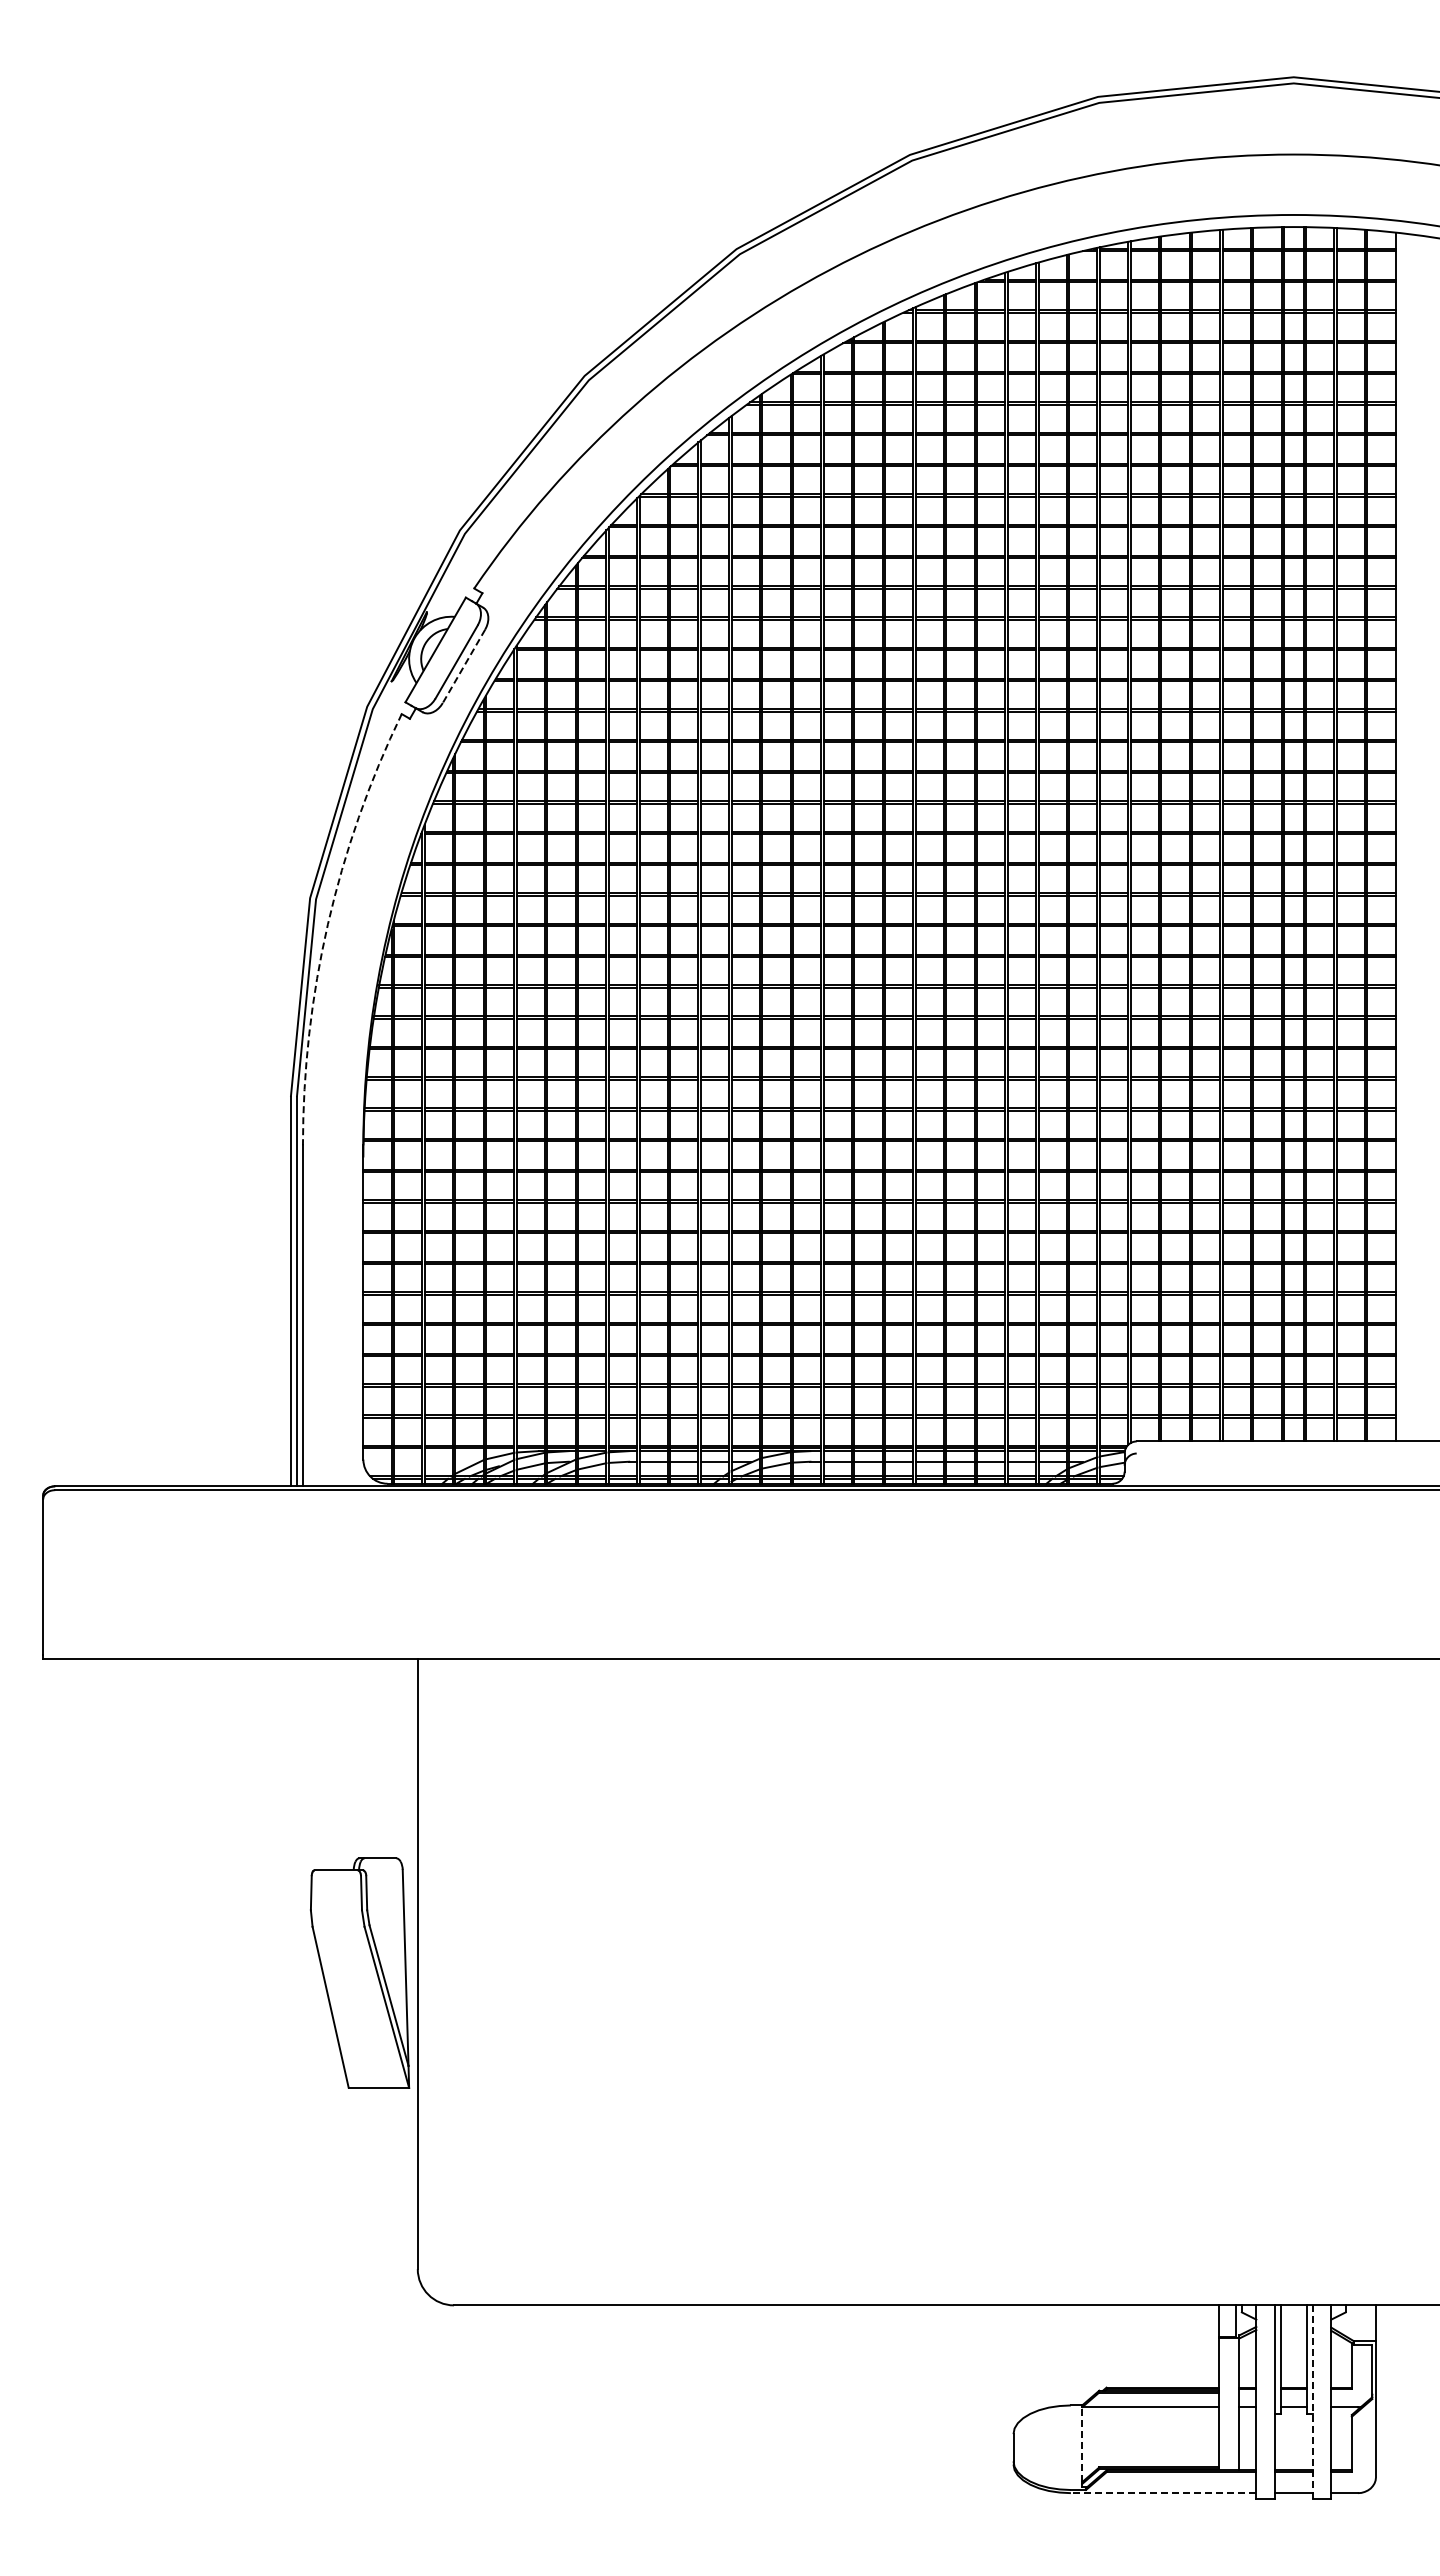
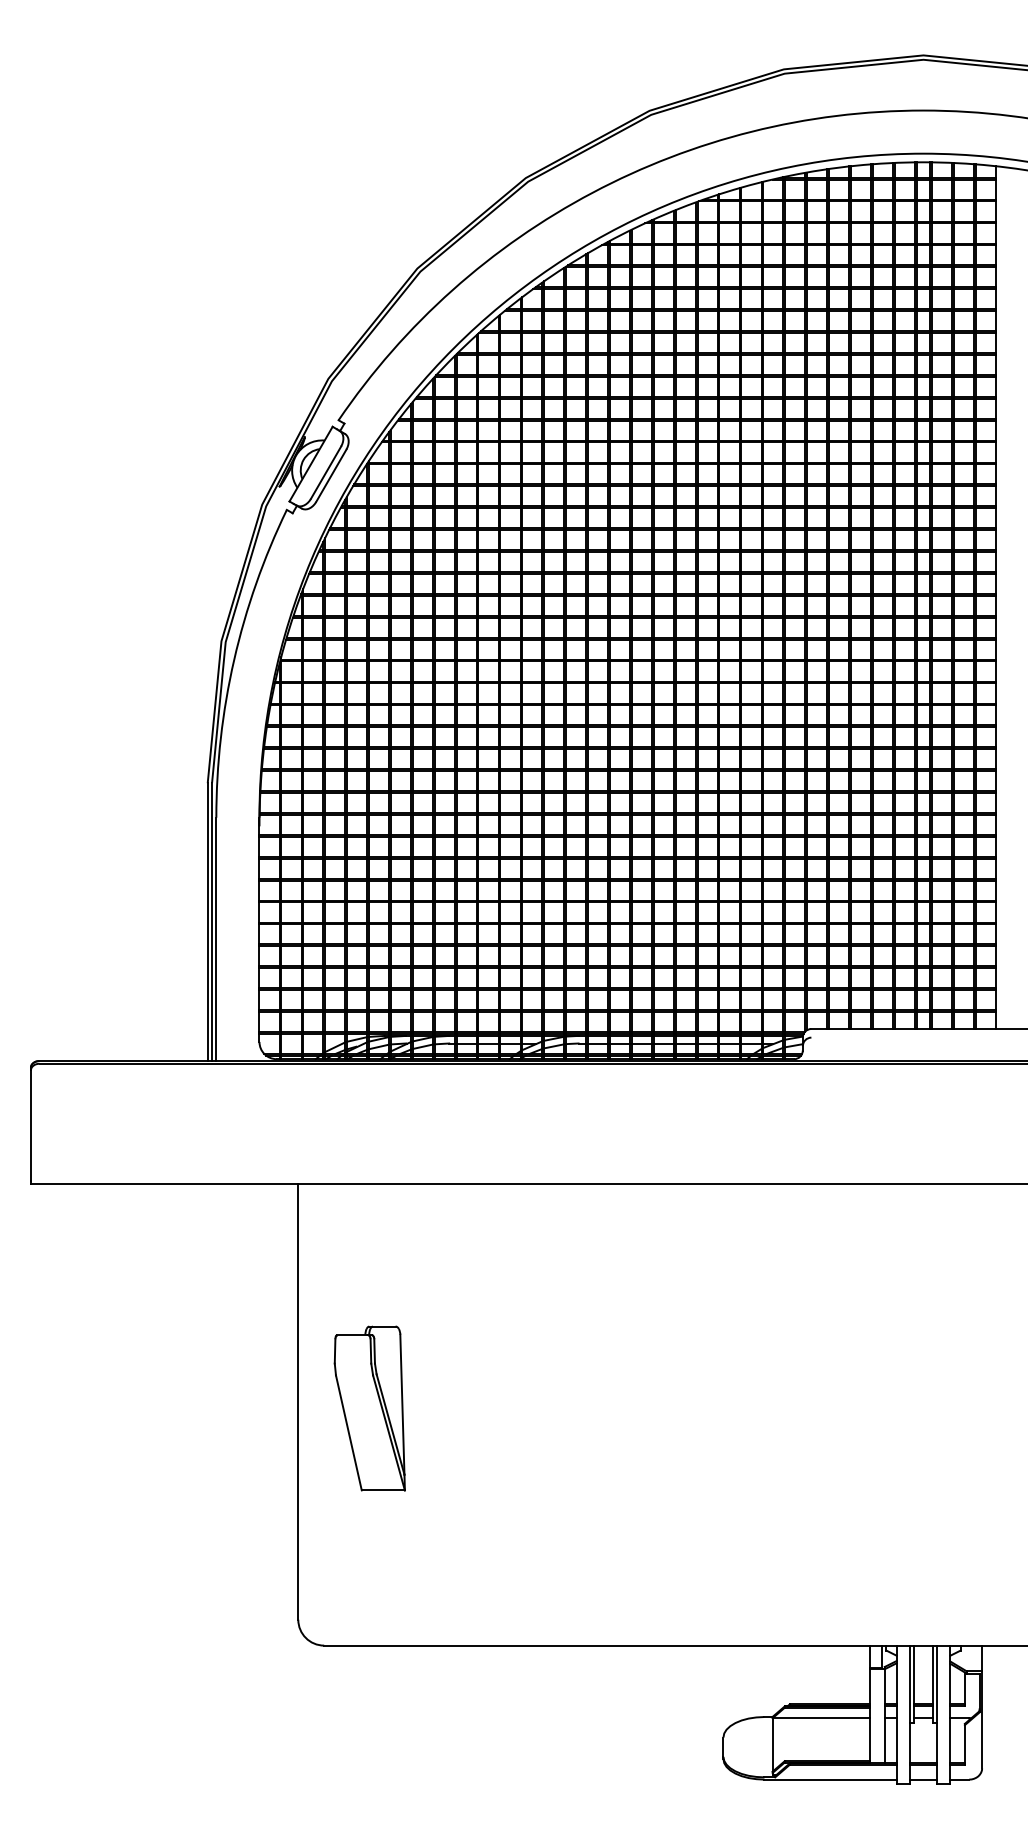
line: (463, 666) -> (330, 475), dashed -> solid
arc: (327, 924) -> (233, 660), dashed -> solid
part: (360, 1972) -> (370, 1408), moved
line: (1313, 2402) -> (937, 1714), dashed -> solid
line: (1082, 2444) -> (772, 1744), dashed -> solid
line: (1163, 2493) -> (830, 1779), dashed -> solid

